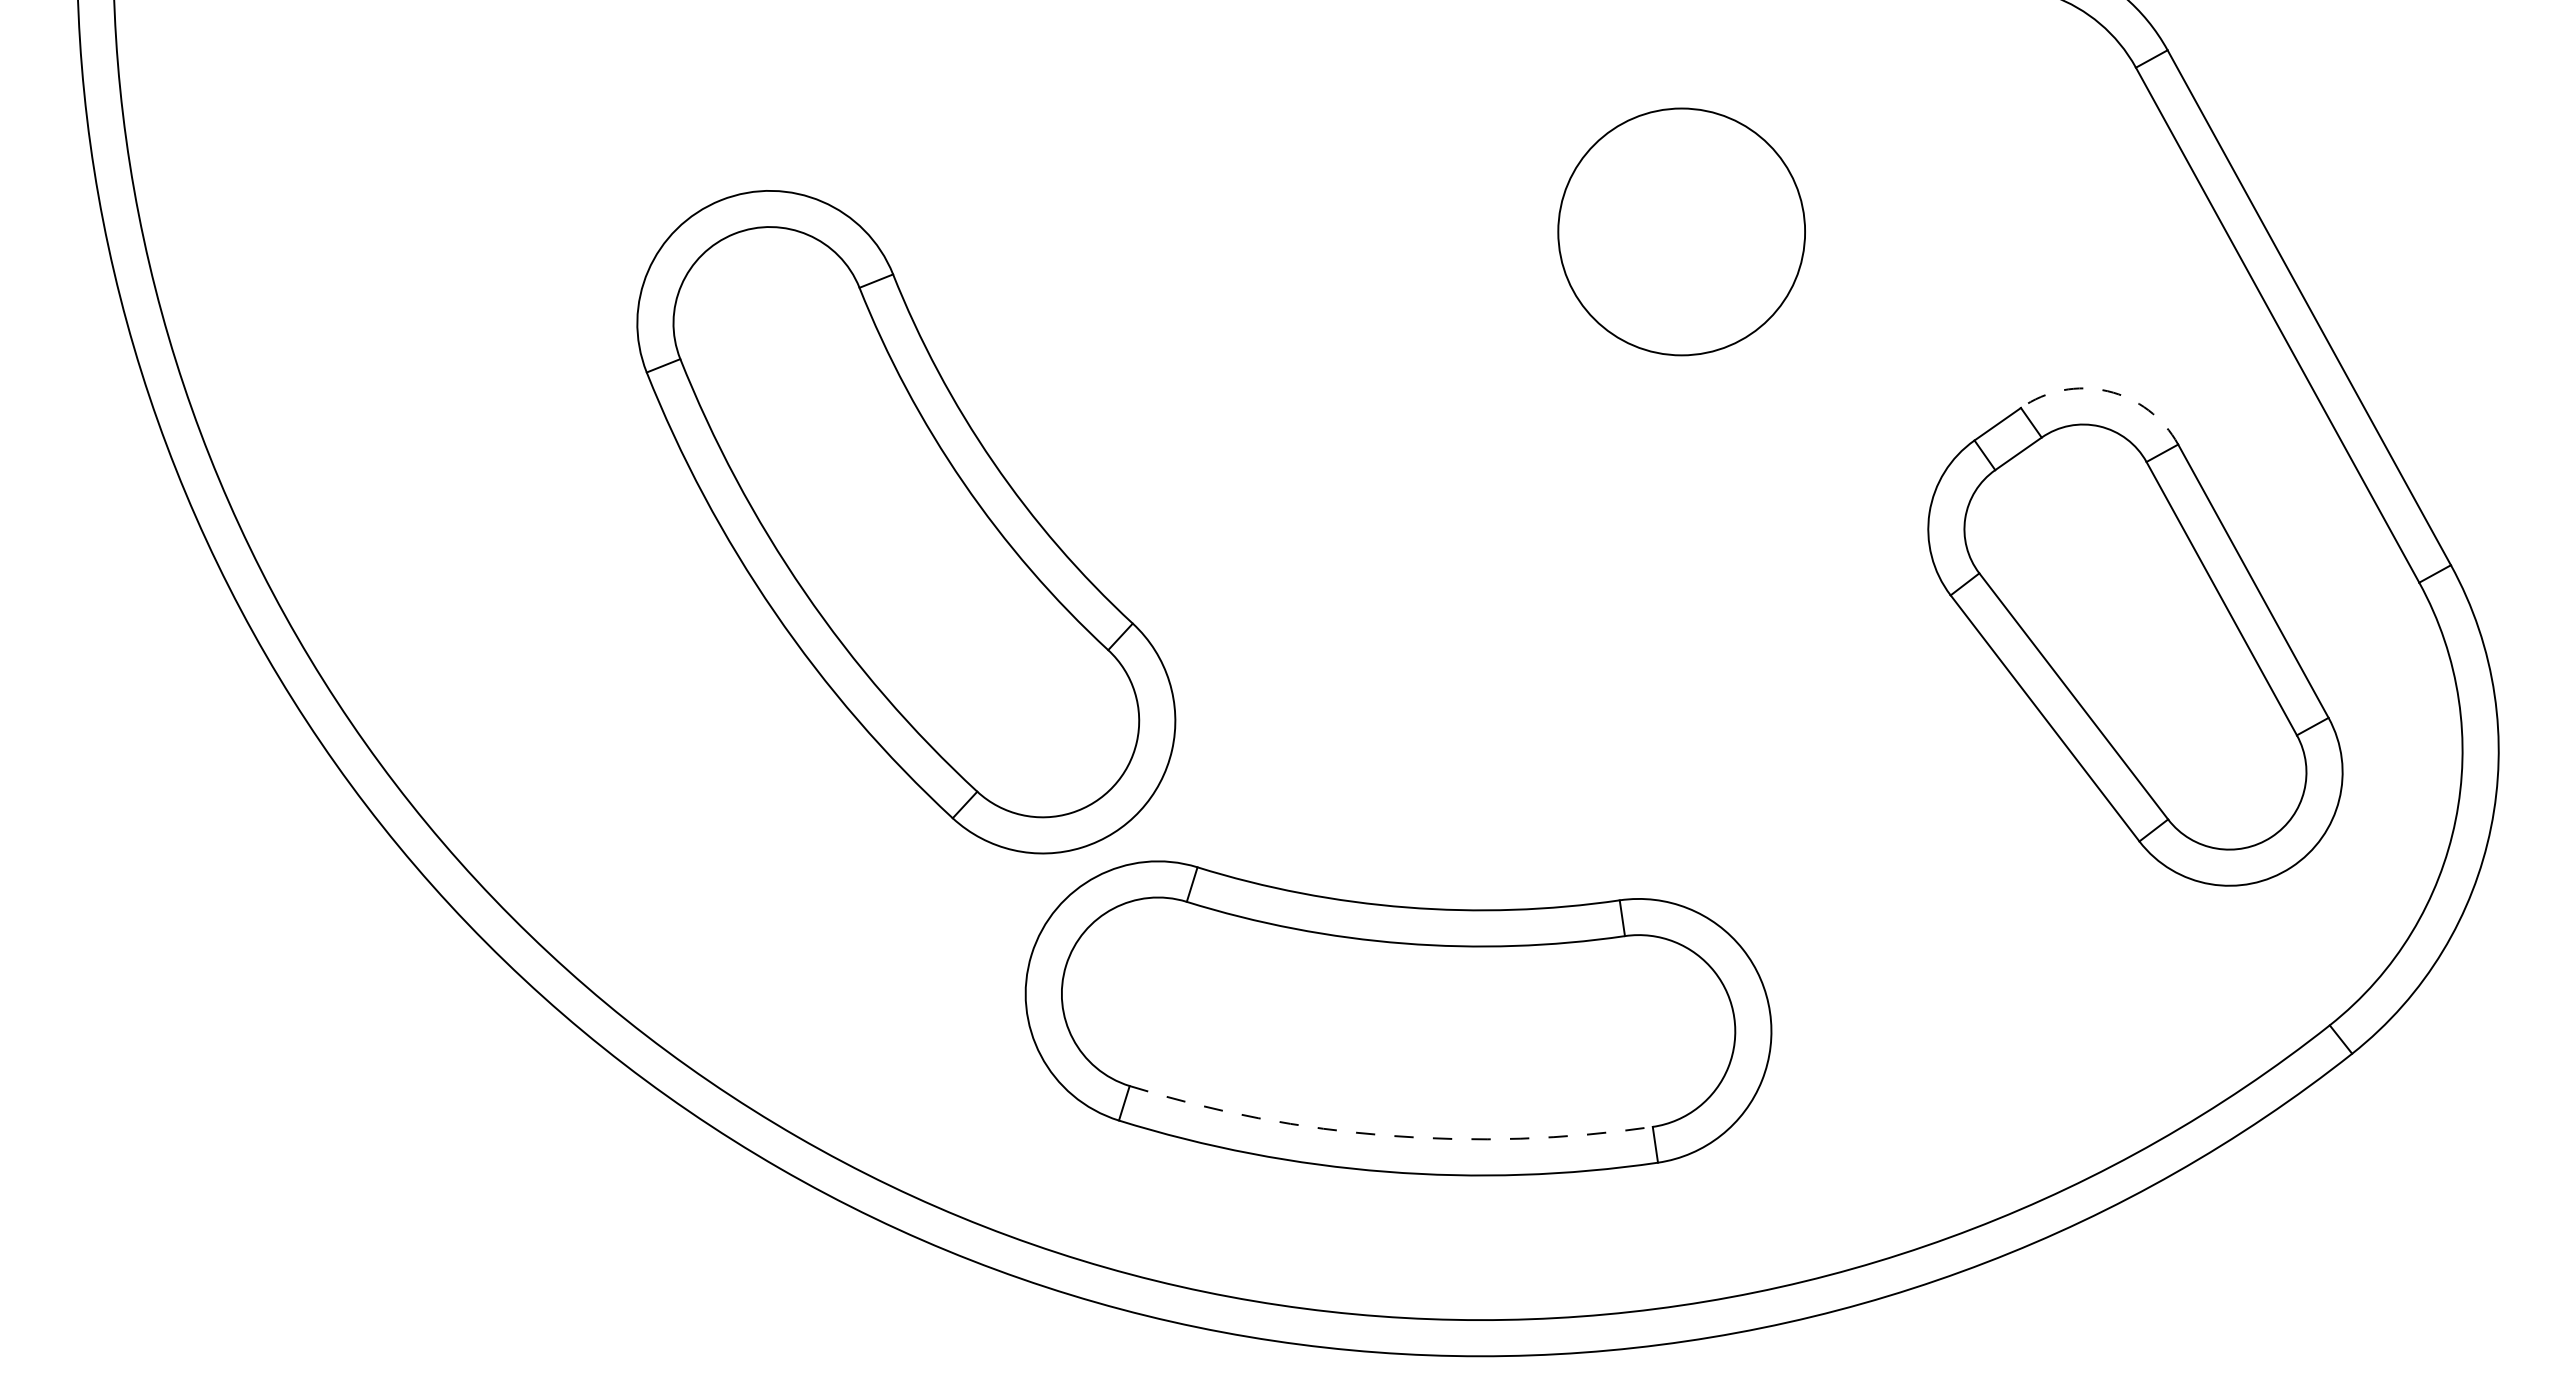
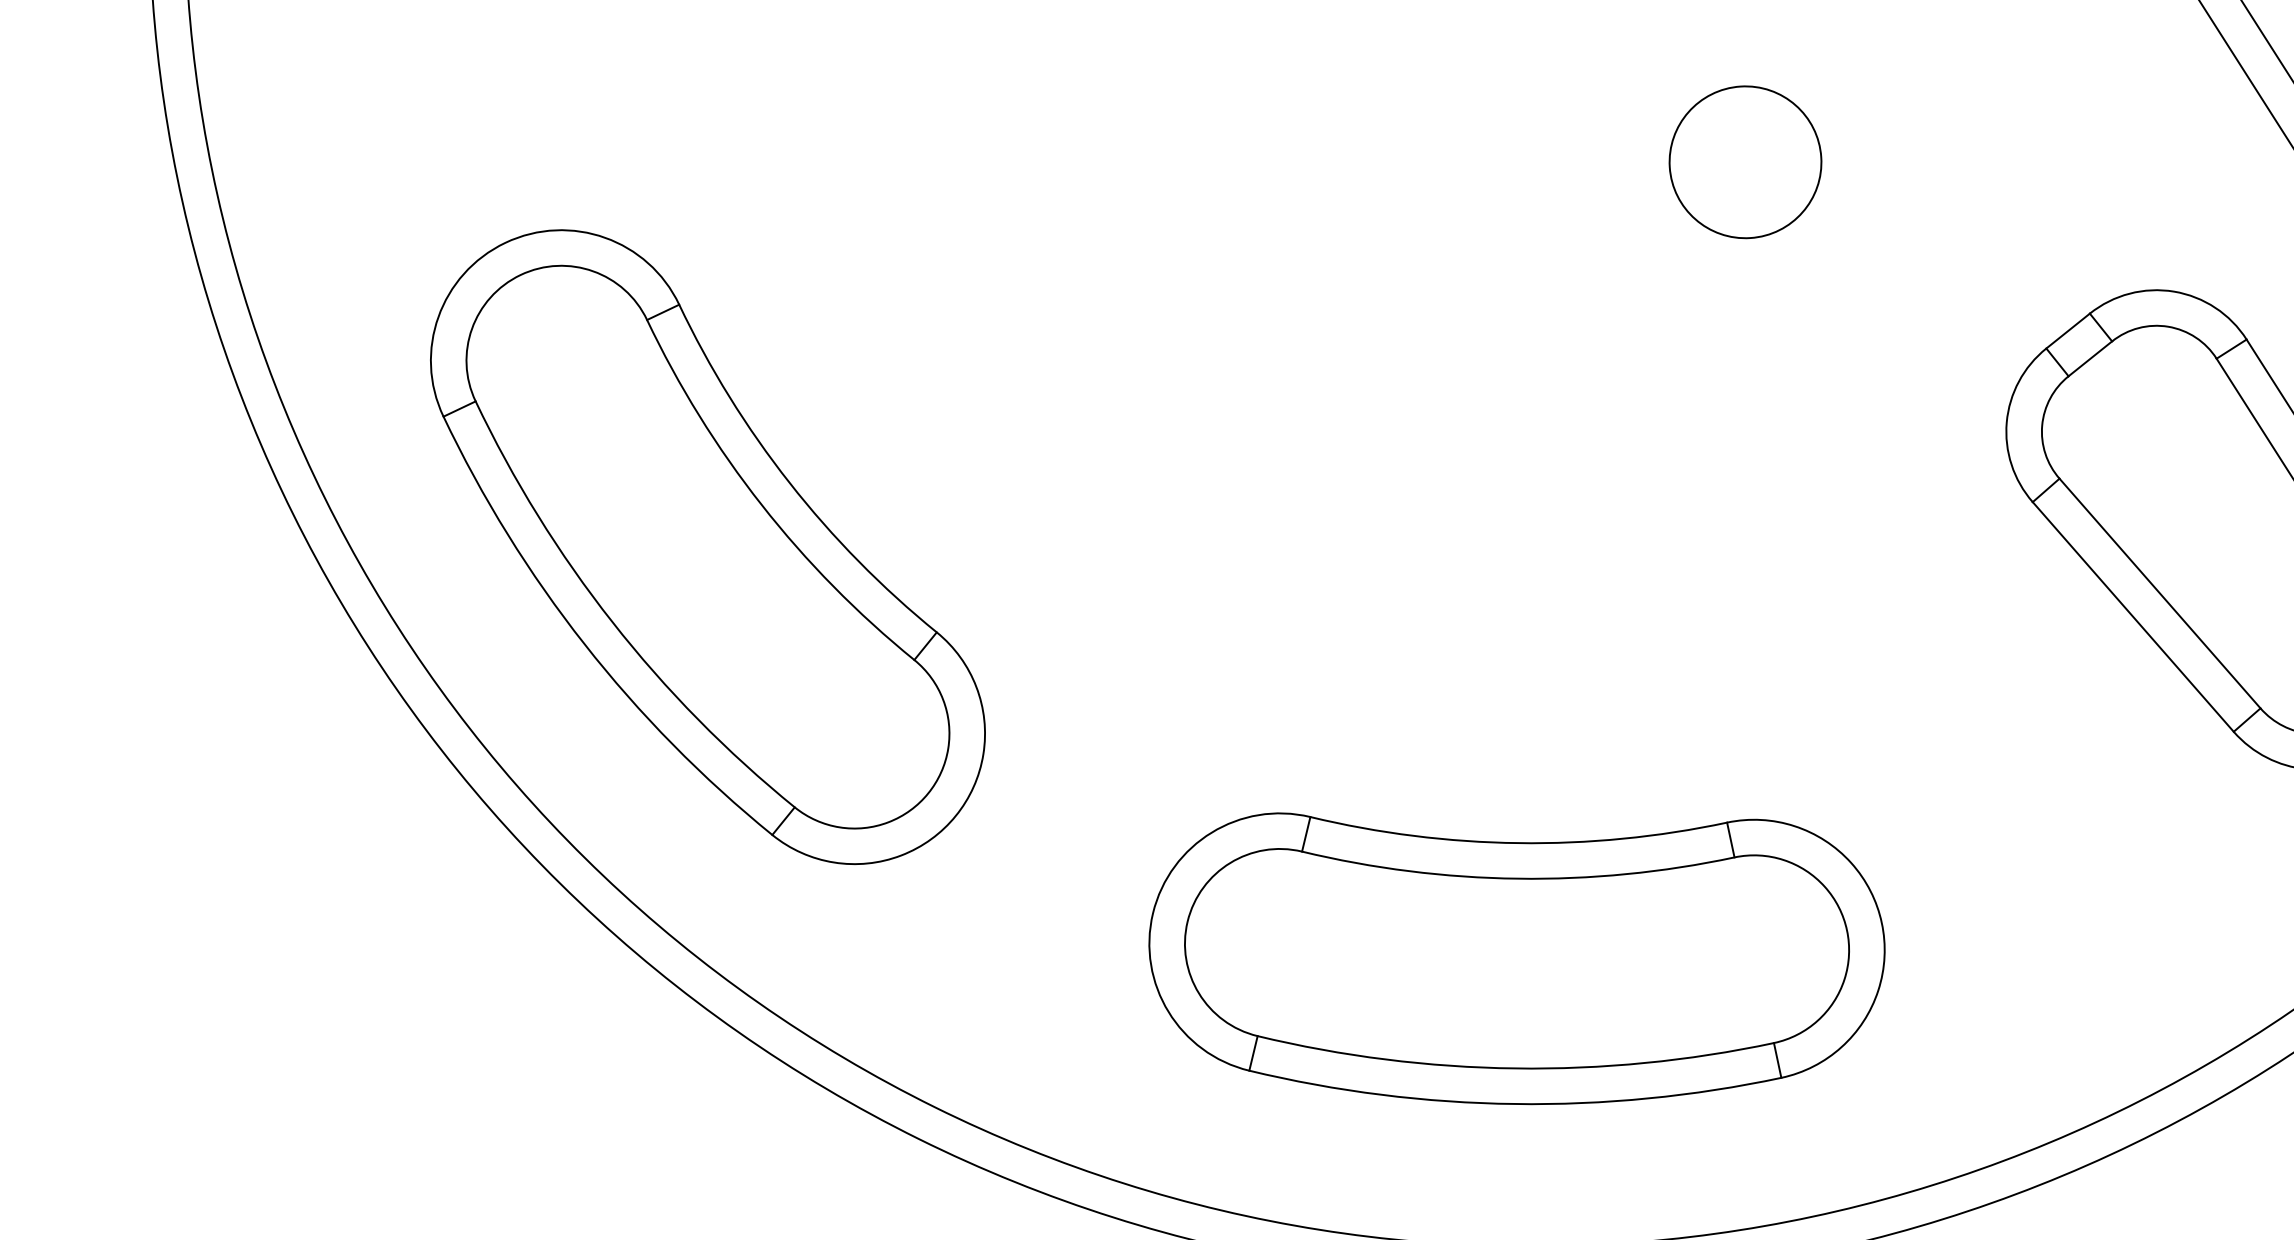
circle: (1681, 231) -> (1745, 161), size x0.62
arc: (2107, 391) -> (2173, 291), dashed -> solid
part: (906, 522) -> (708, 547), moved
arc: (1388, 1135) -> (1514, 1068), dashed -> solid

